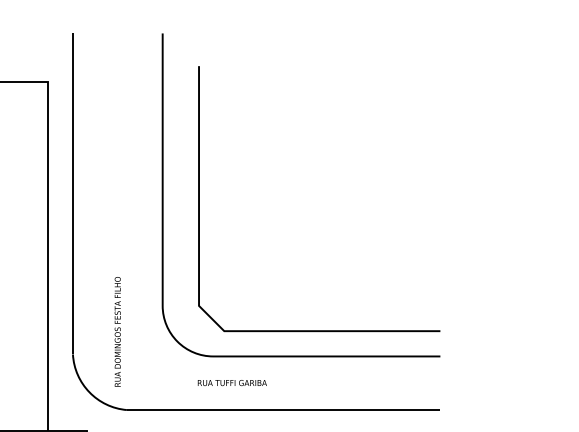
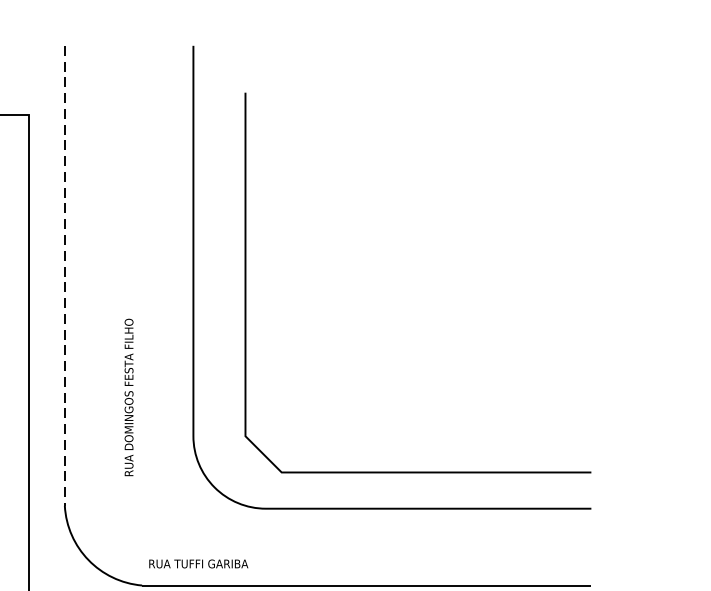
line: (72, 194) -> (64, 276), solid -> dashed
text: (117, 331) -> (128, 396), moved
text: (231, 383) -> (197, 564), moved

